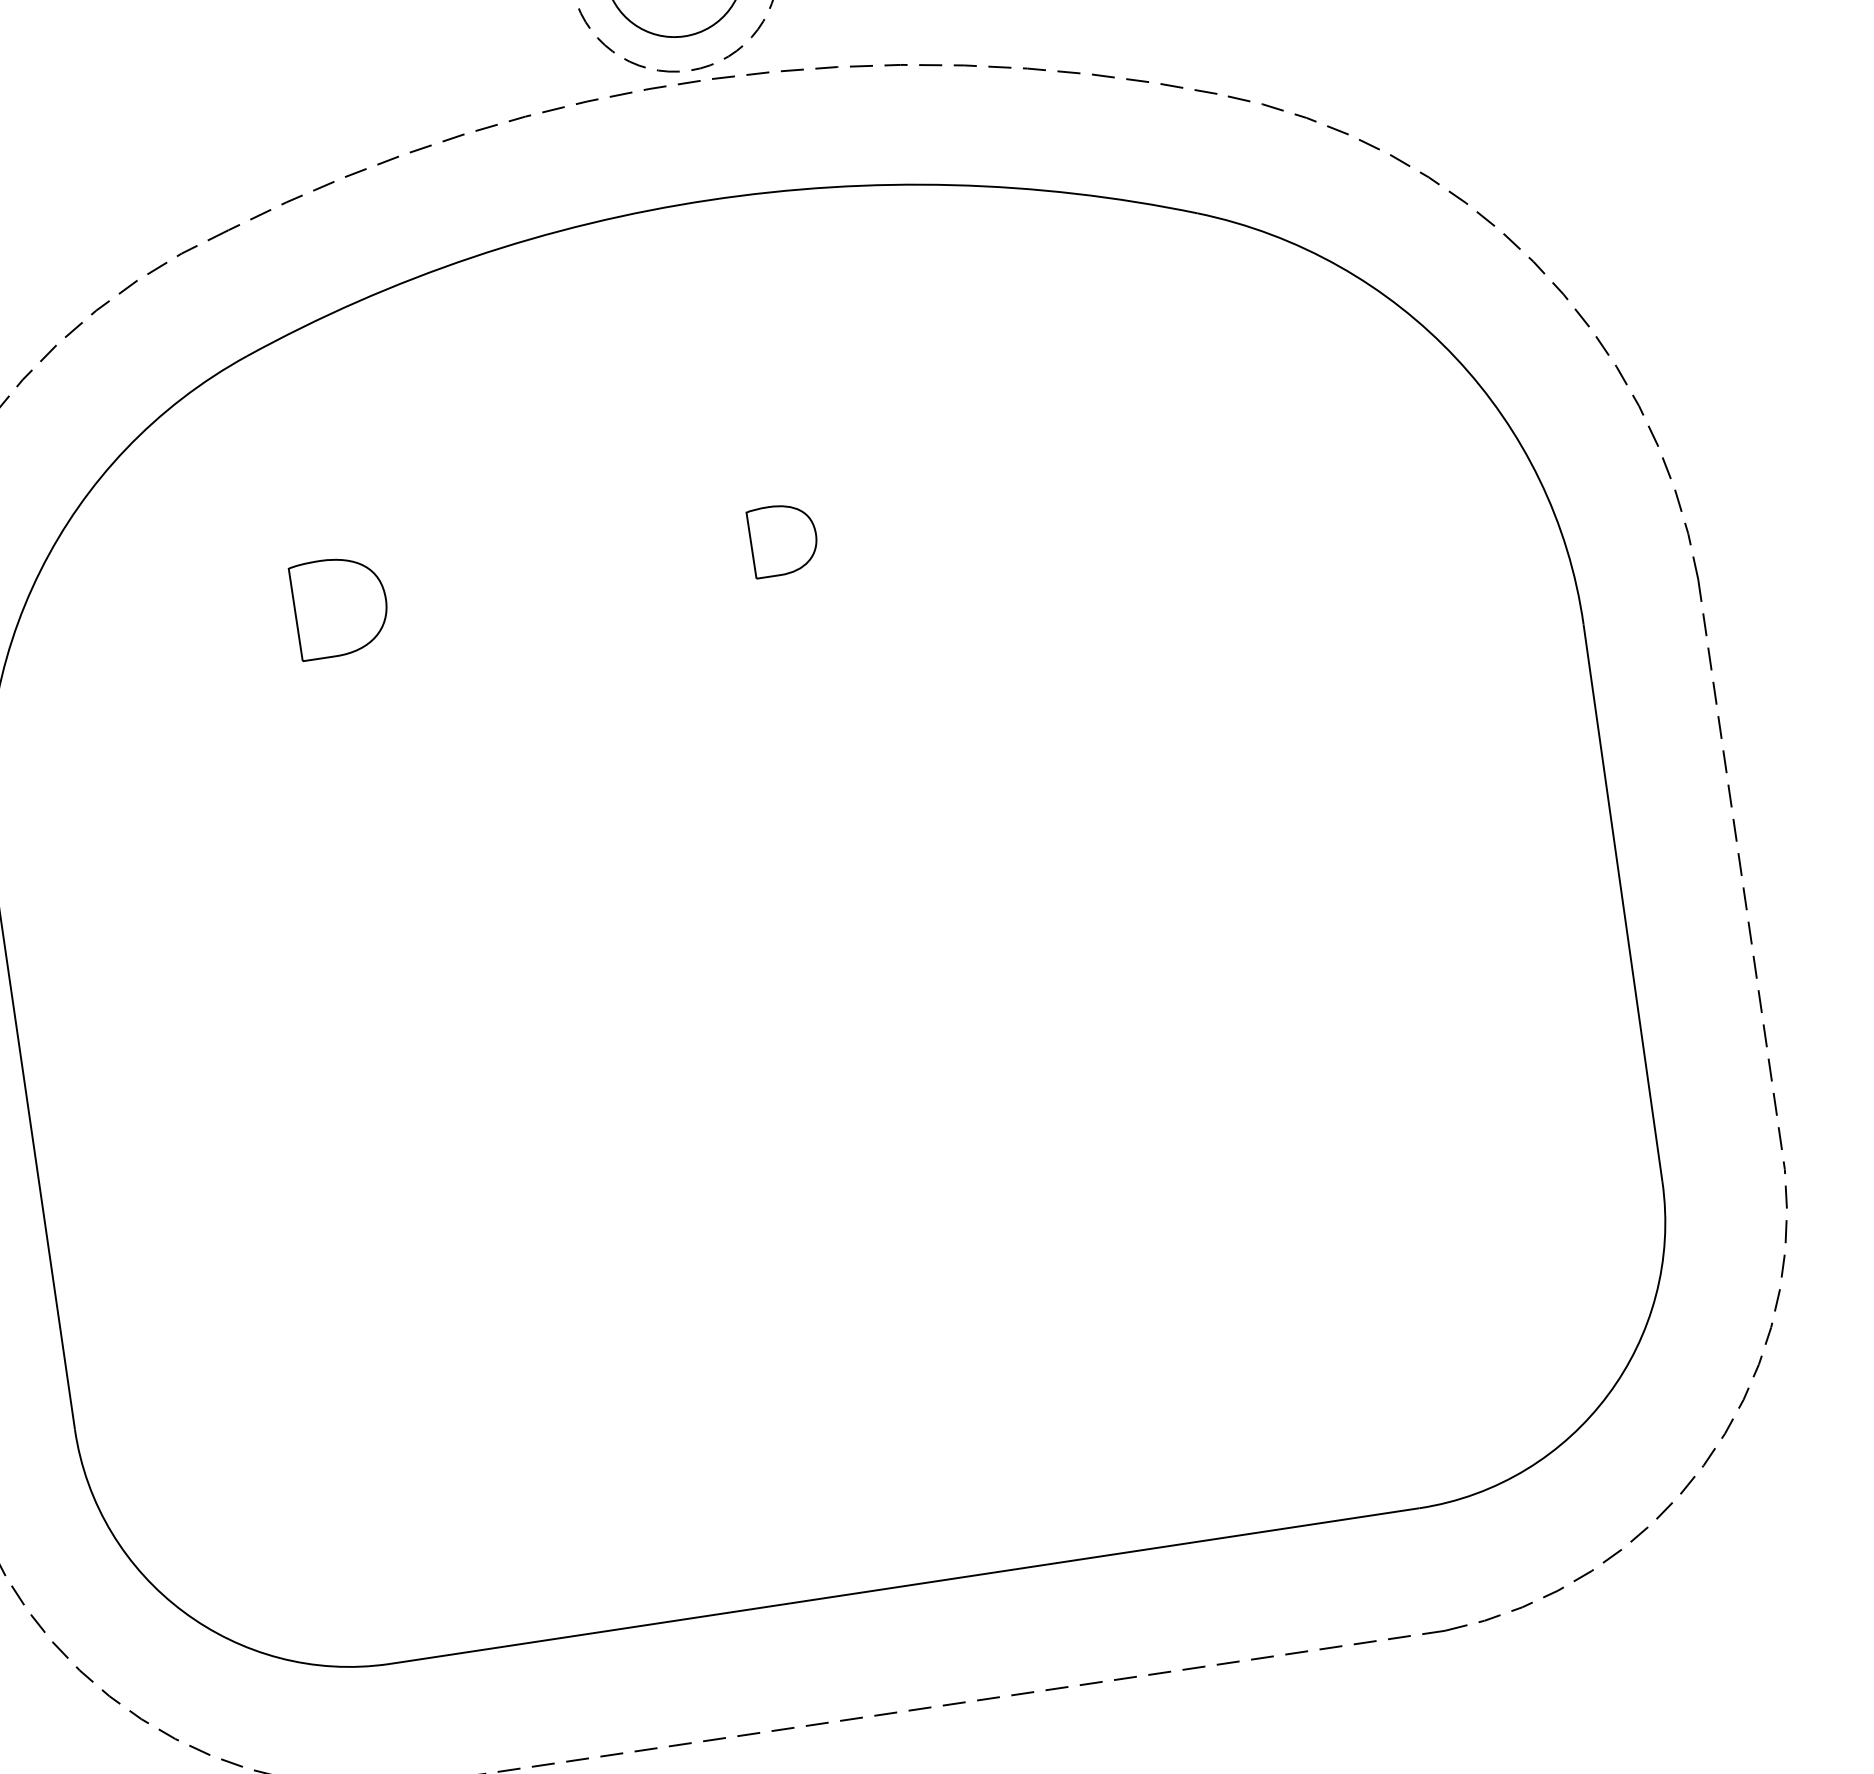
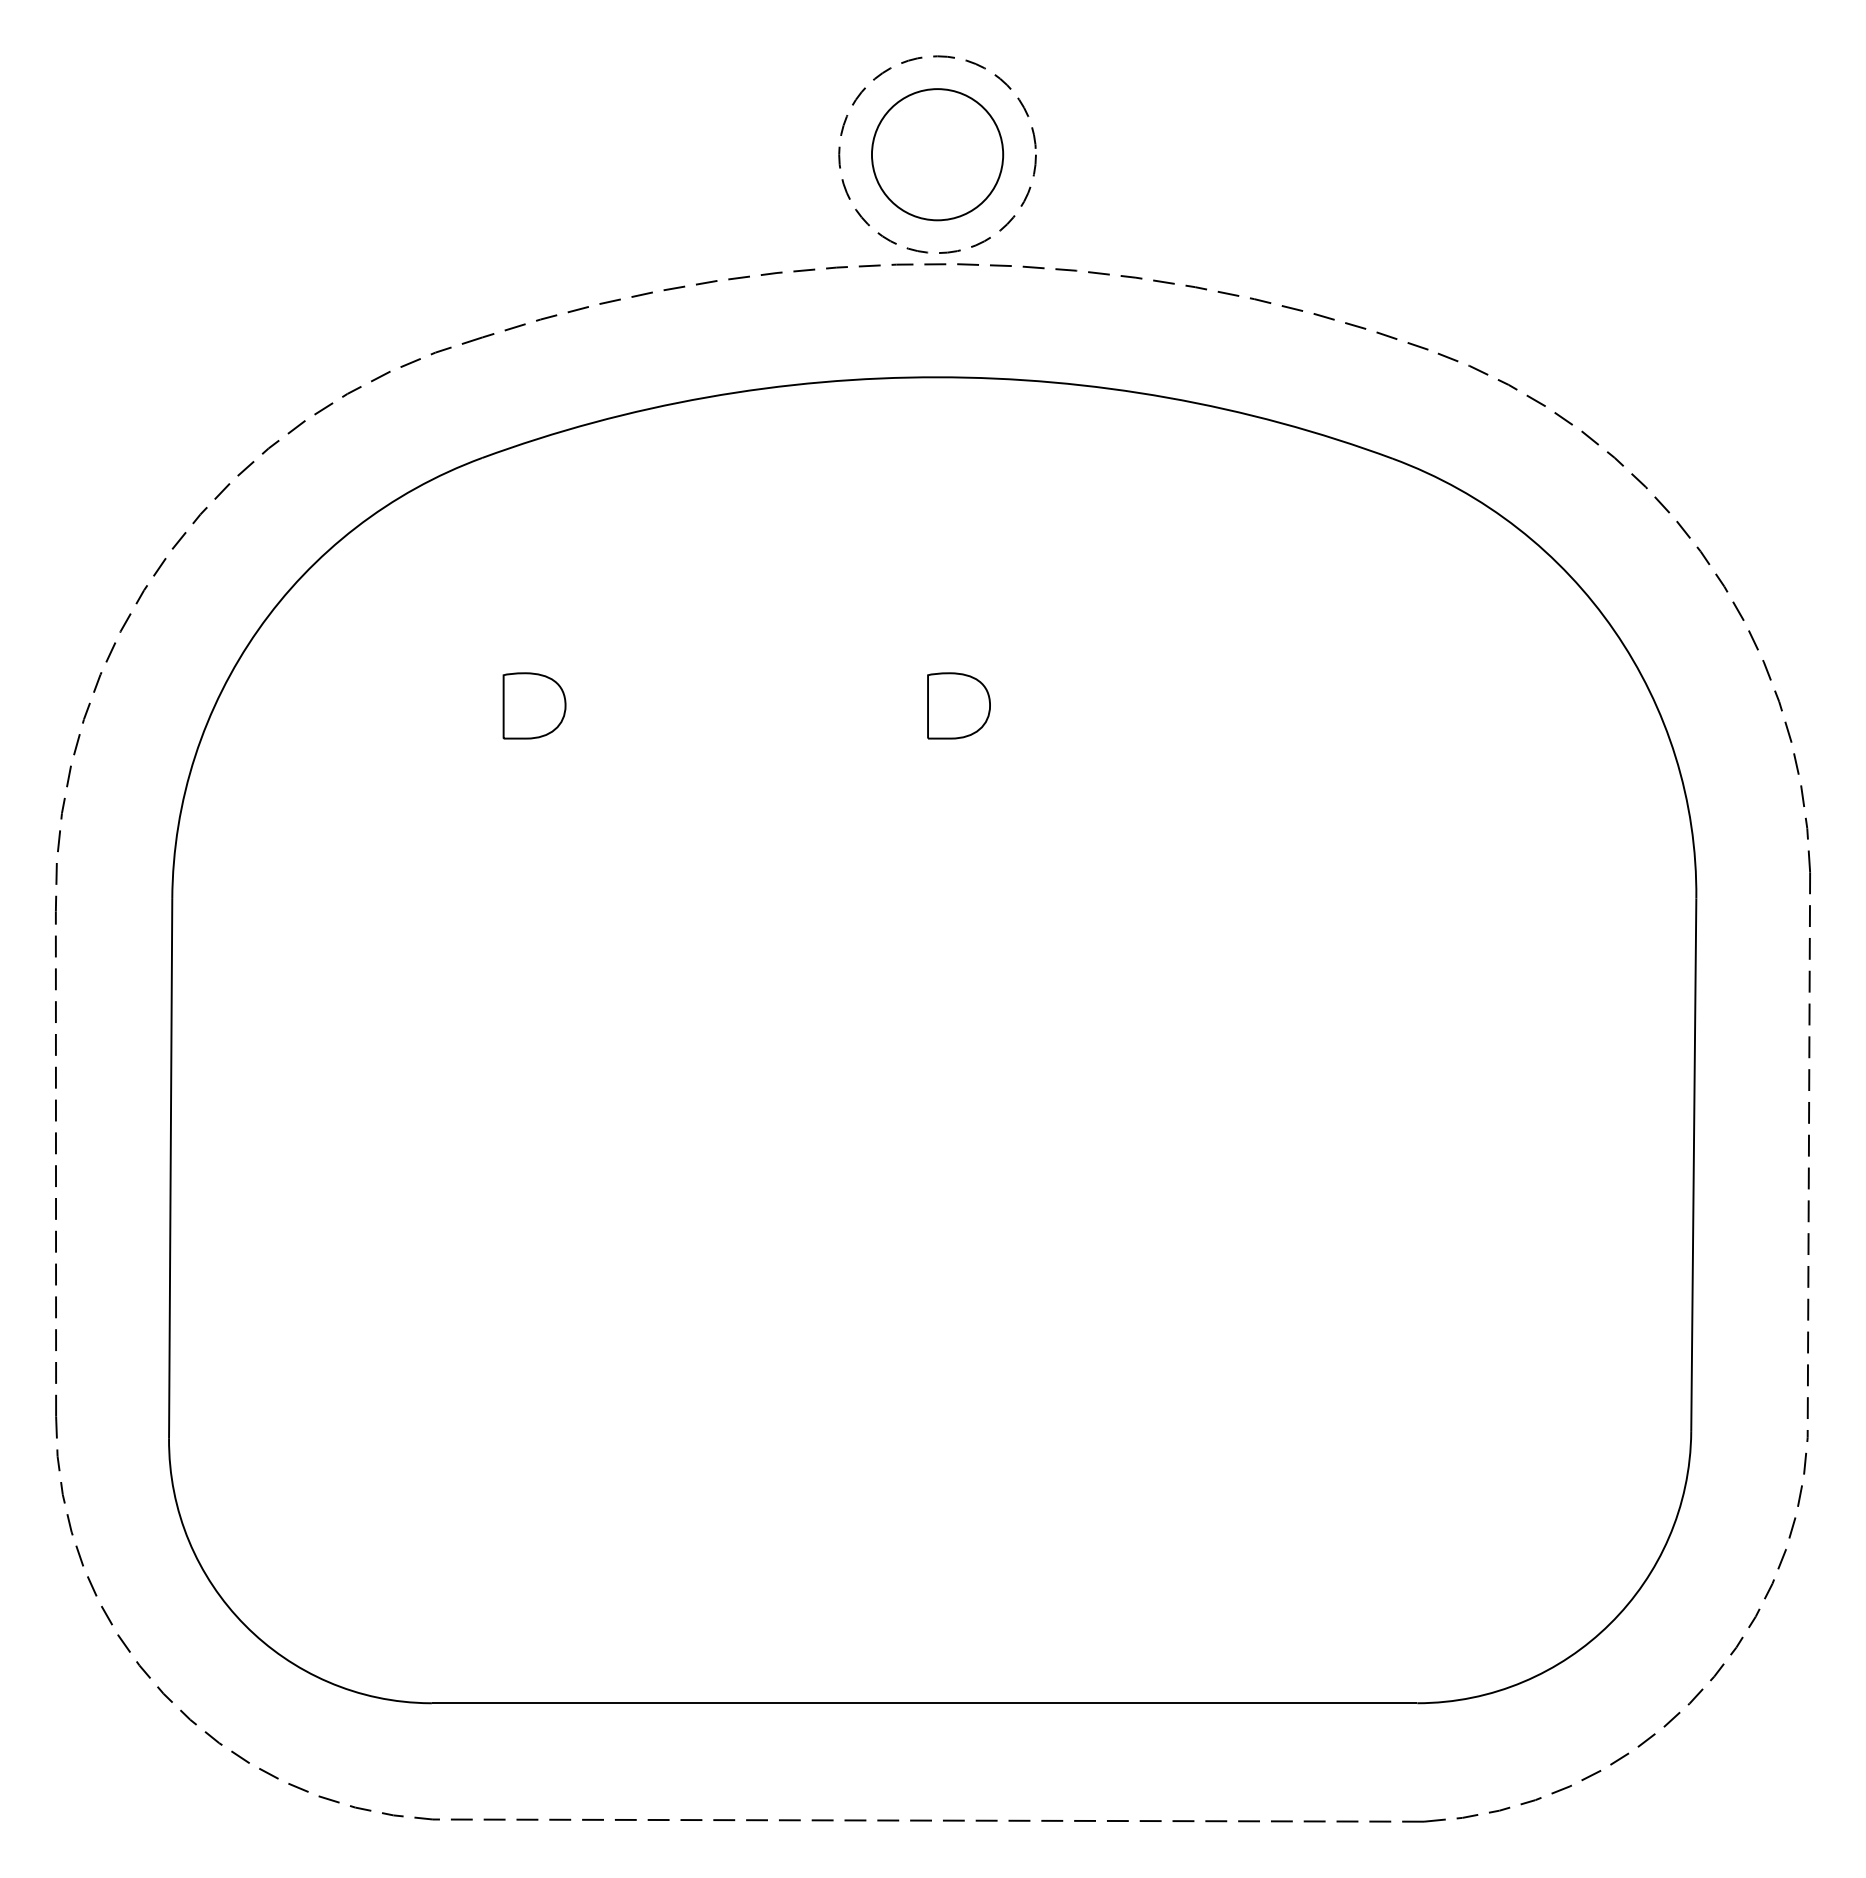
part: (340, 606) -> (534, 705), size x0.71

